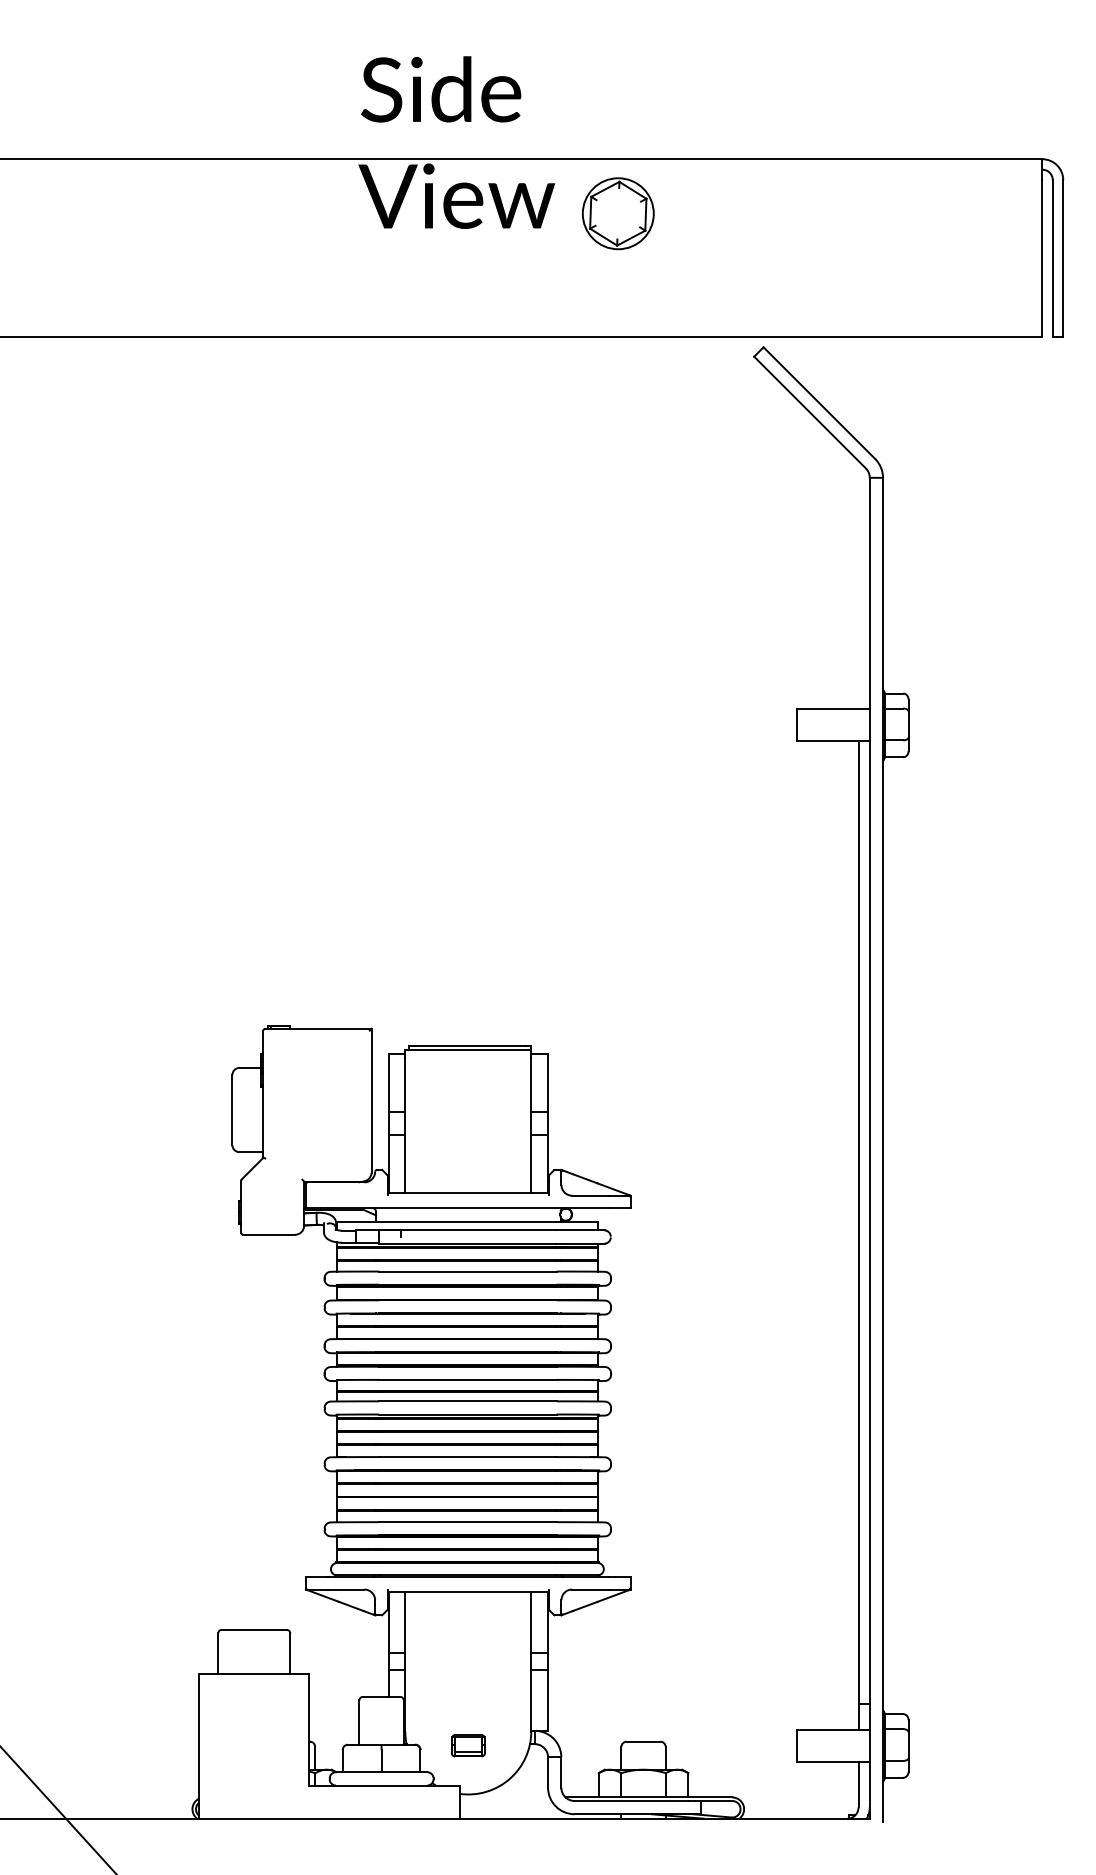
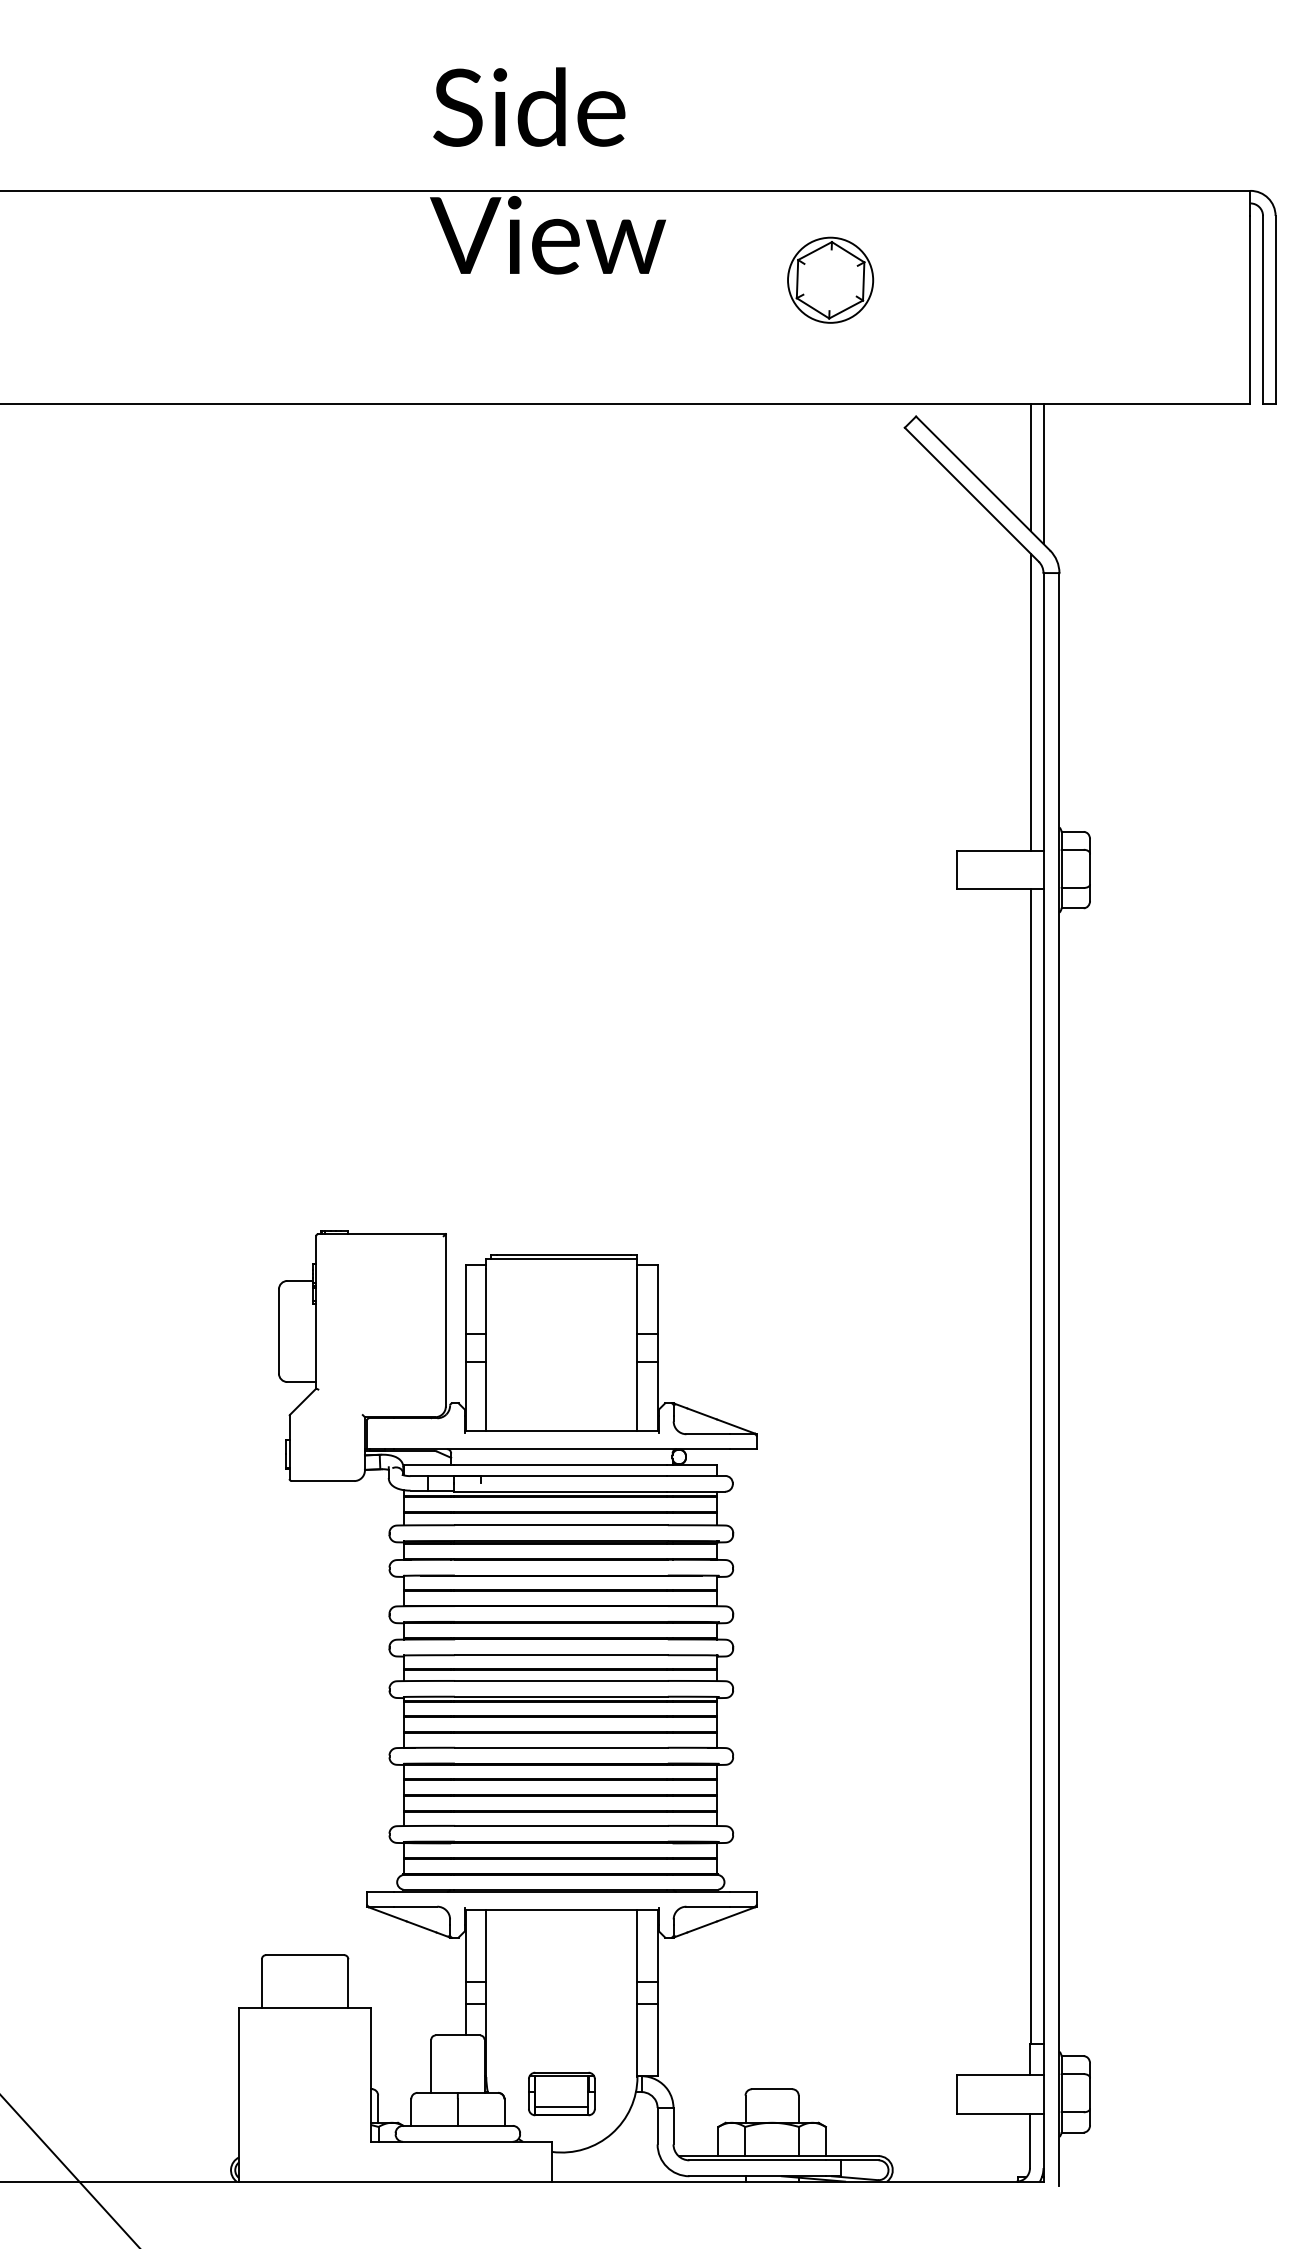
part: (617, 213) -> (829, 279), moved
line: (859, 389) -> (1031, 467), added
line: (869, 394) -> (1043, 473), added
line: (859, 585) -> (1031, 702), added
part: (468, 1745) -> (562, 2093), size x1.67

